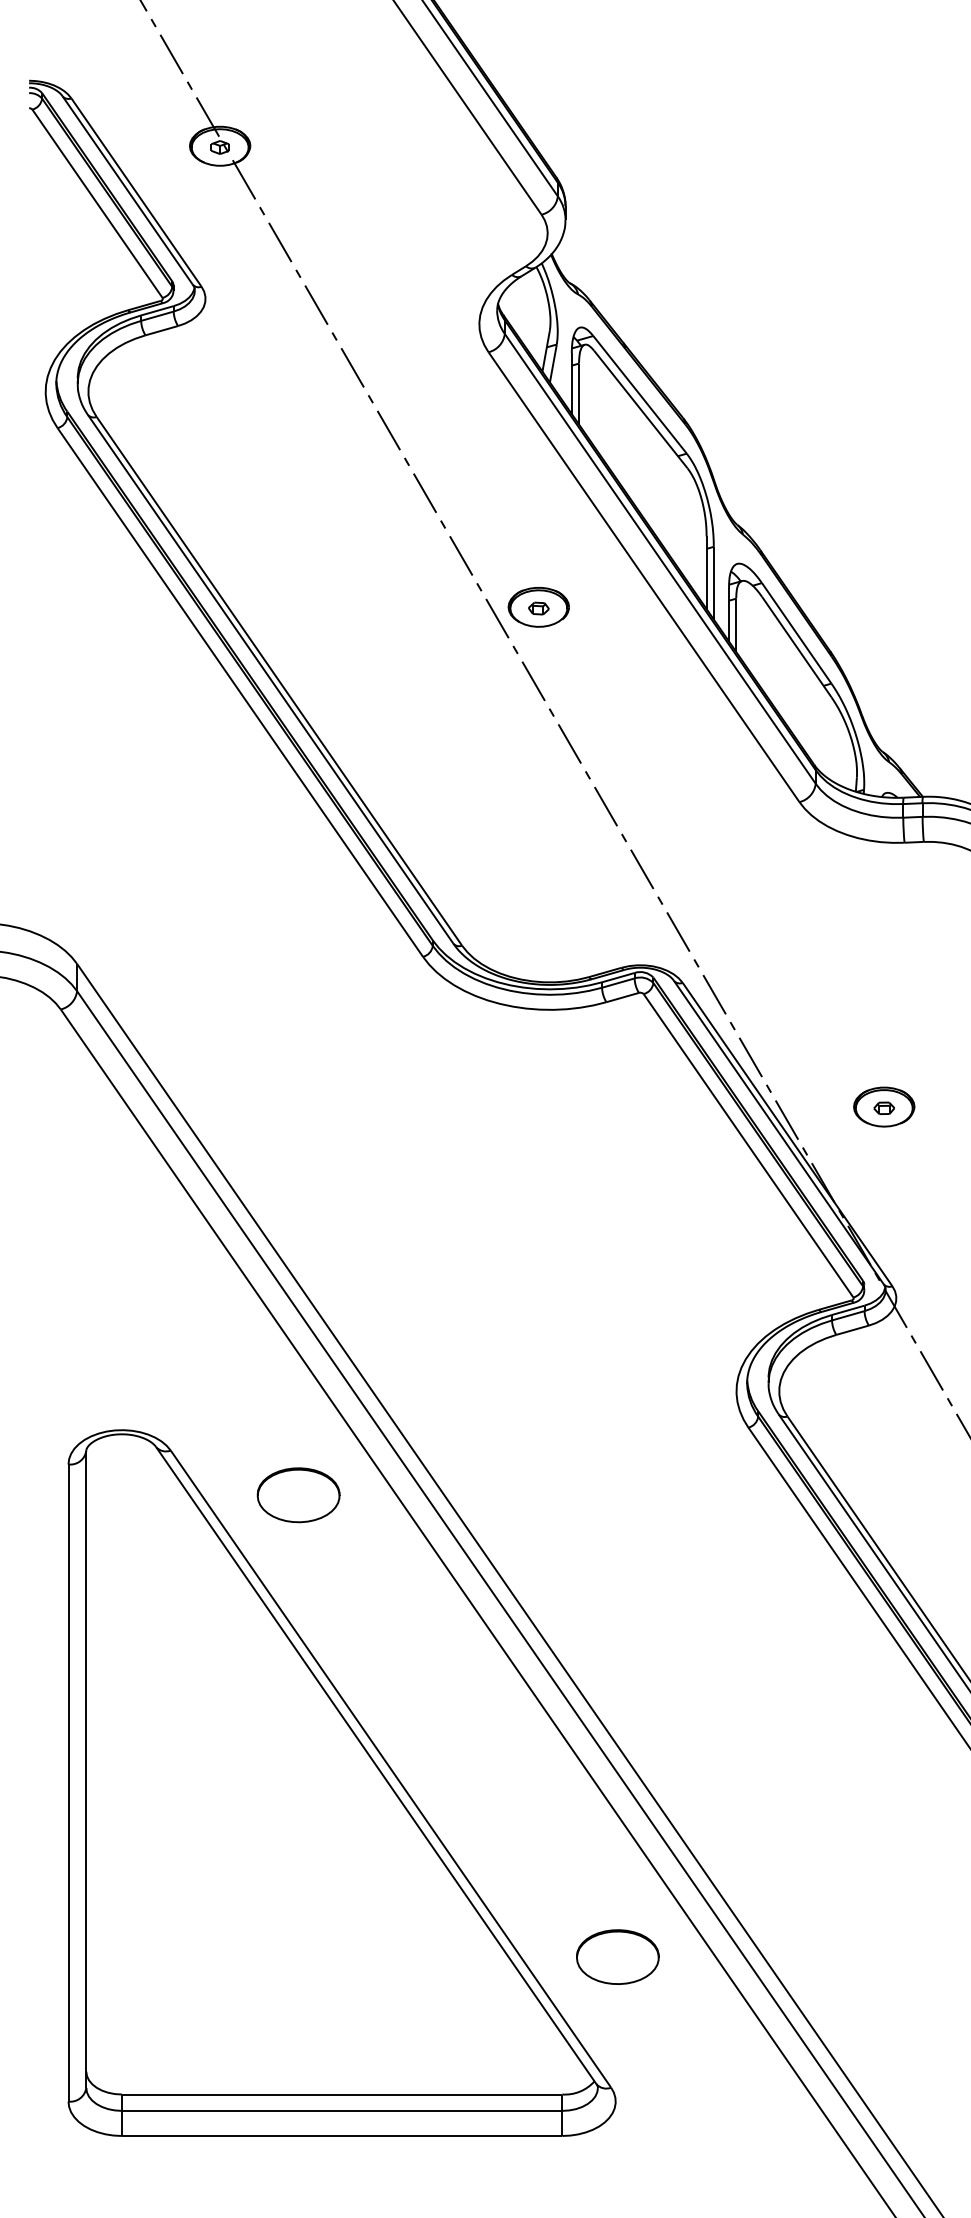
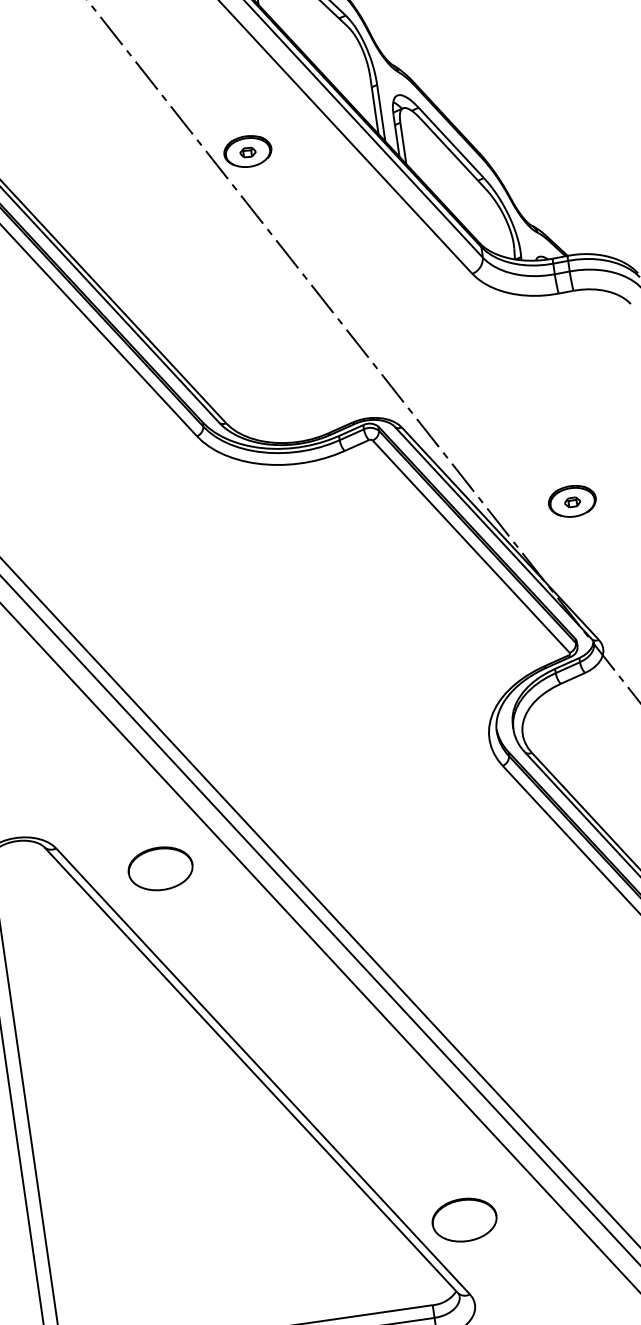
part: (617, 1956) -> (464, 1219), moved

